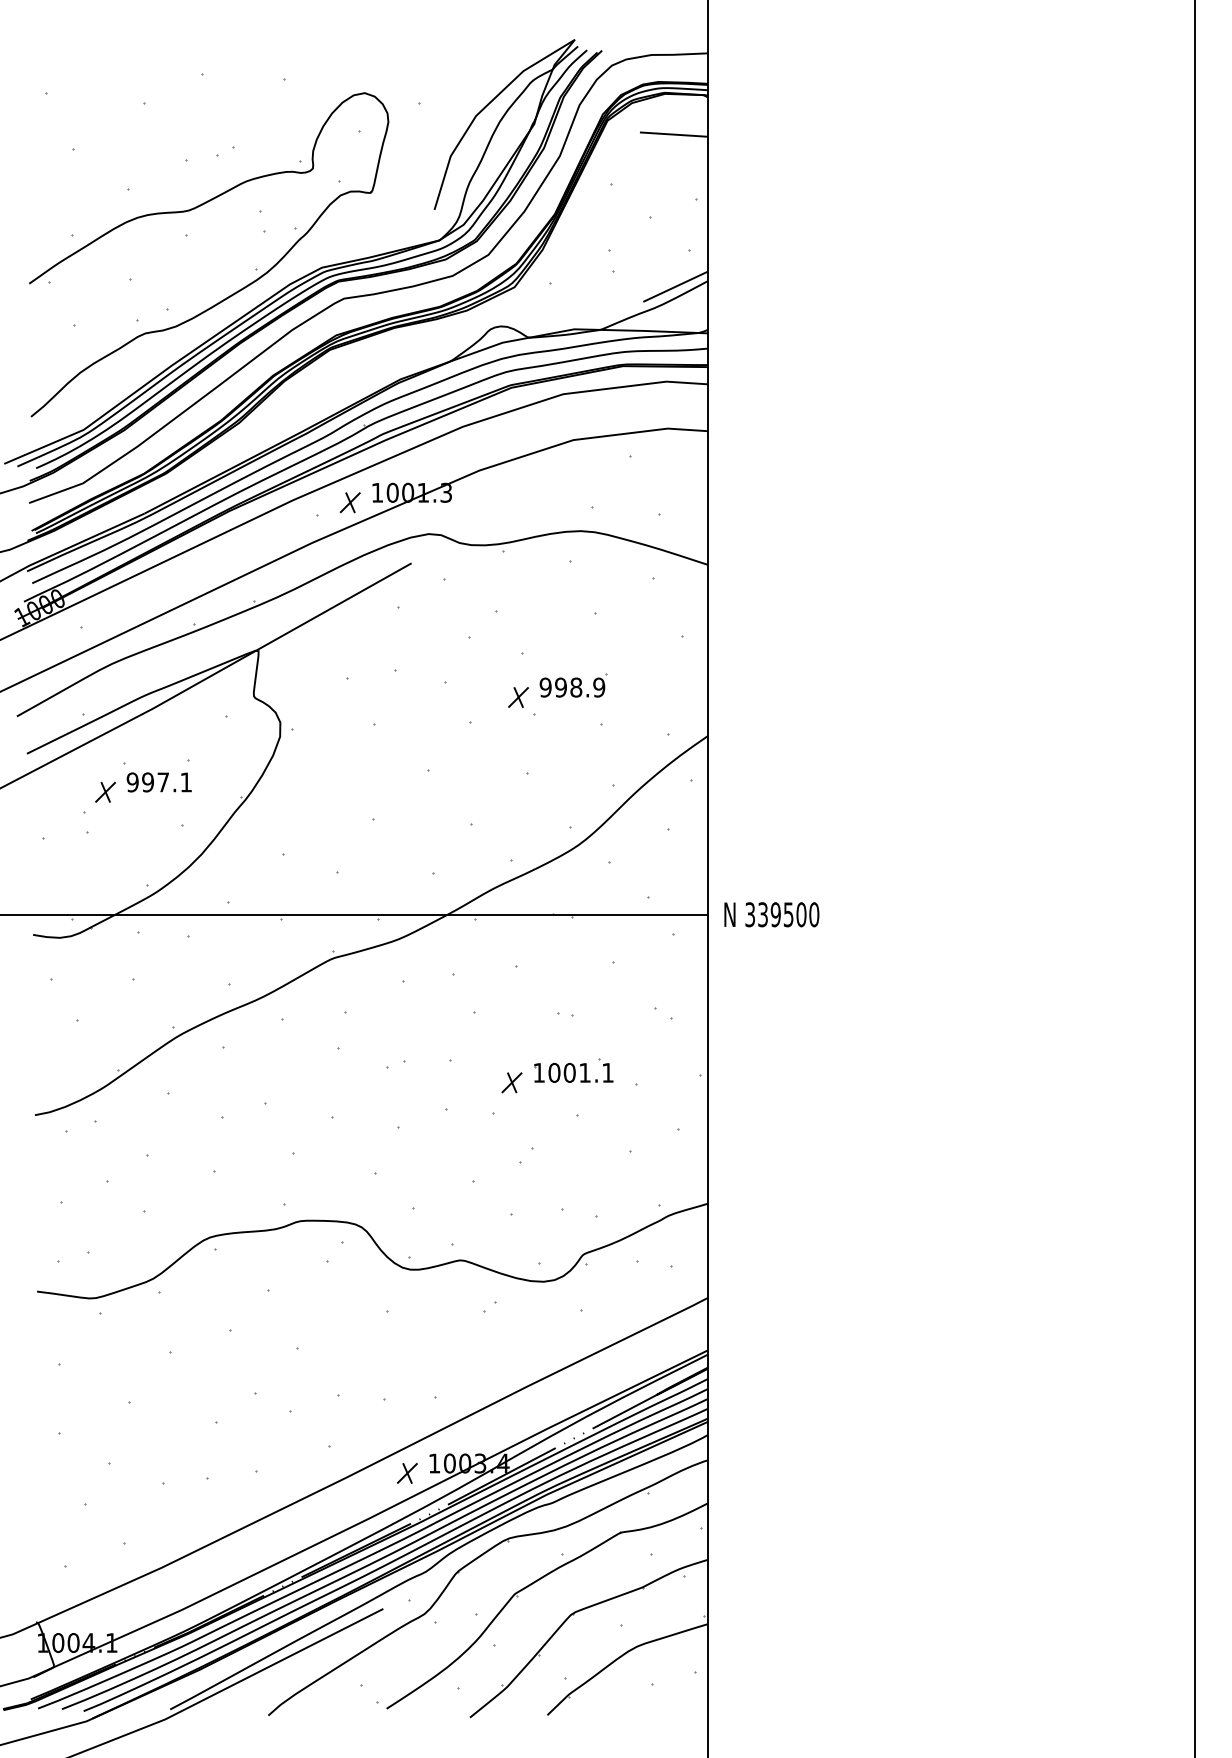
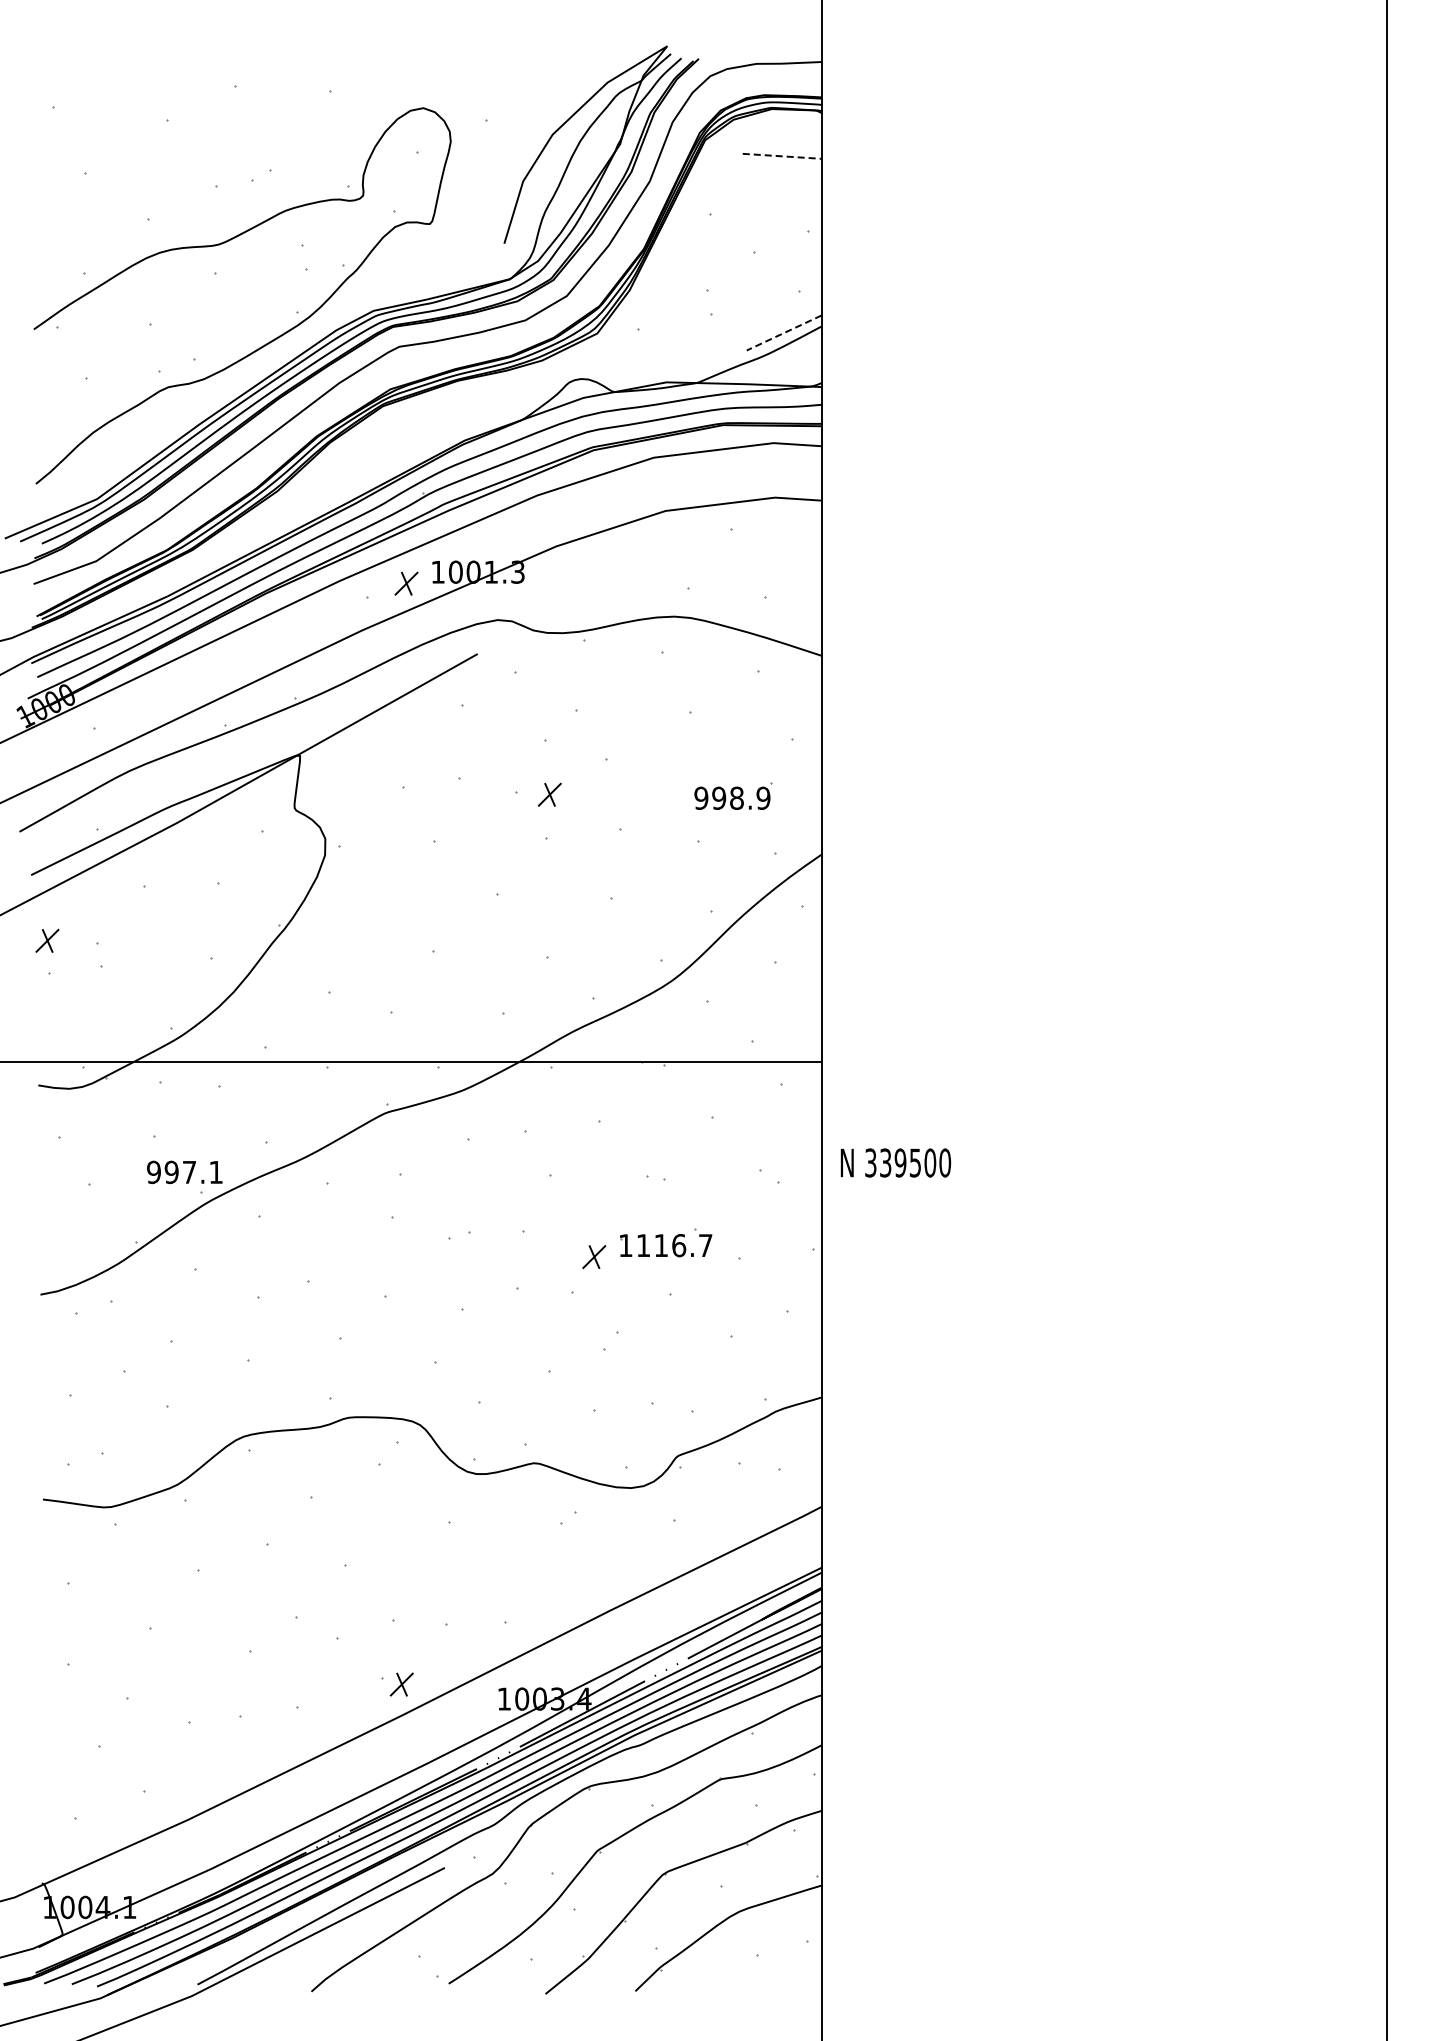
line: (674, 134) -> (782, 156), solid -> dashed
line: (675, 287) -> (783, 333), solid -> dashed
part: (573, 685) -> (733, 795), moved
part: (518, 697) -> (549, 794), moved
text: (159, 782) -> (184, 1172), moved
part: (105, 791) -> (47, 940), moved
text: (771, 914) -> (895, 1162), moved
text: (581, 1072) -> (674, 1245), 1001.1 -> 1116.7
part: (407, 1473) -> (401, 1684), moved

